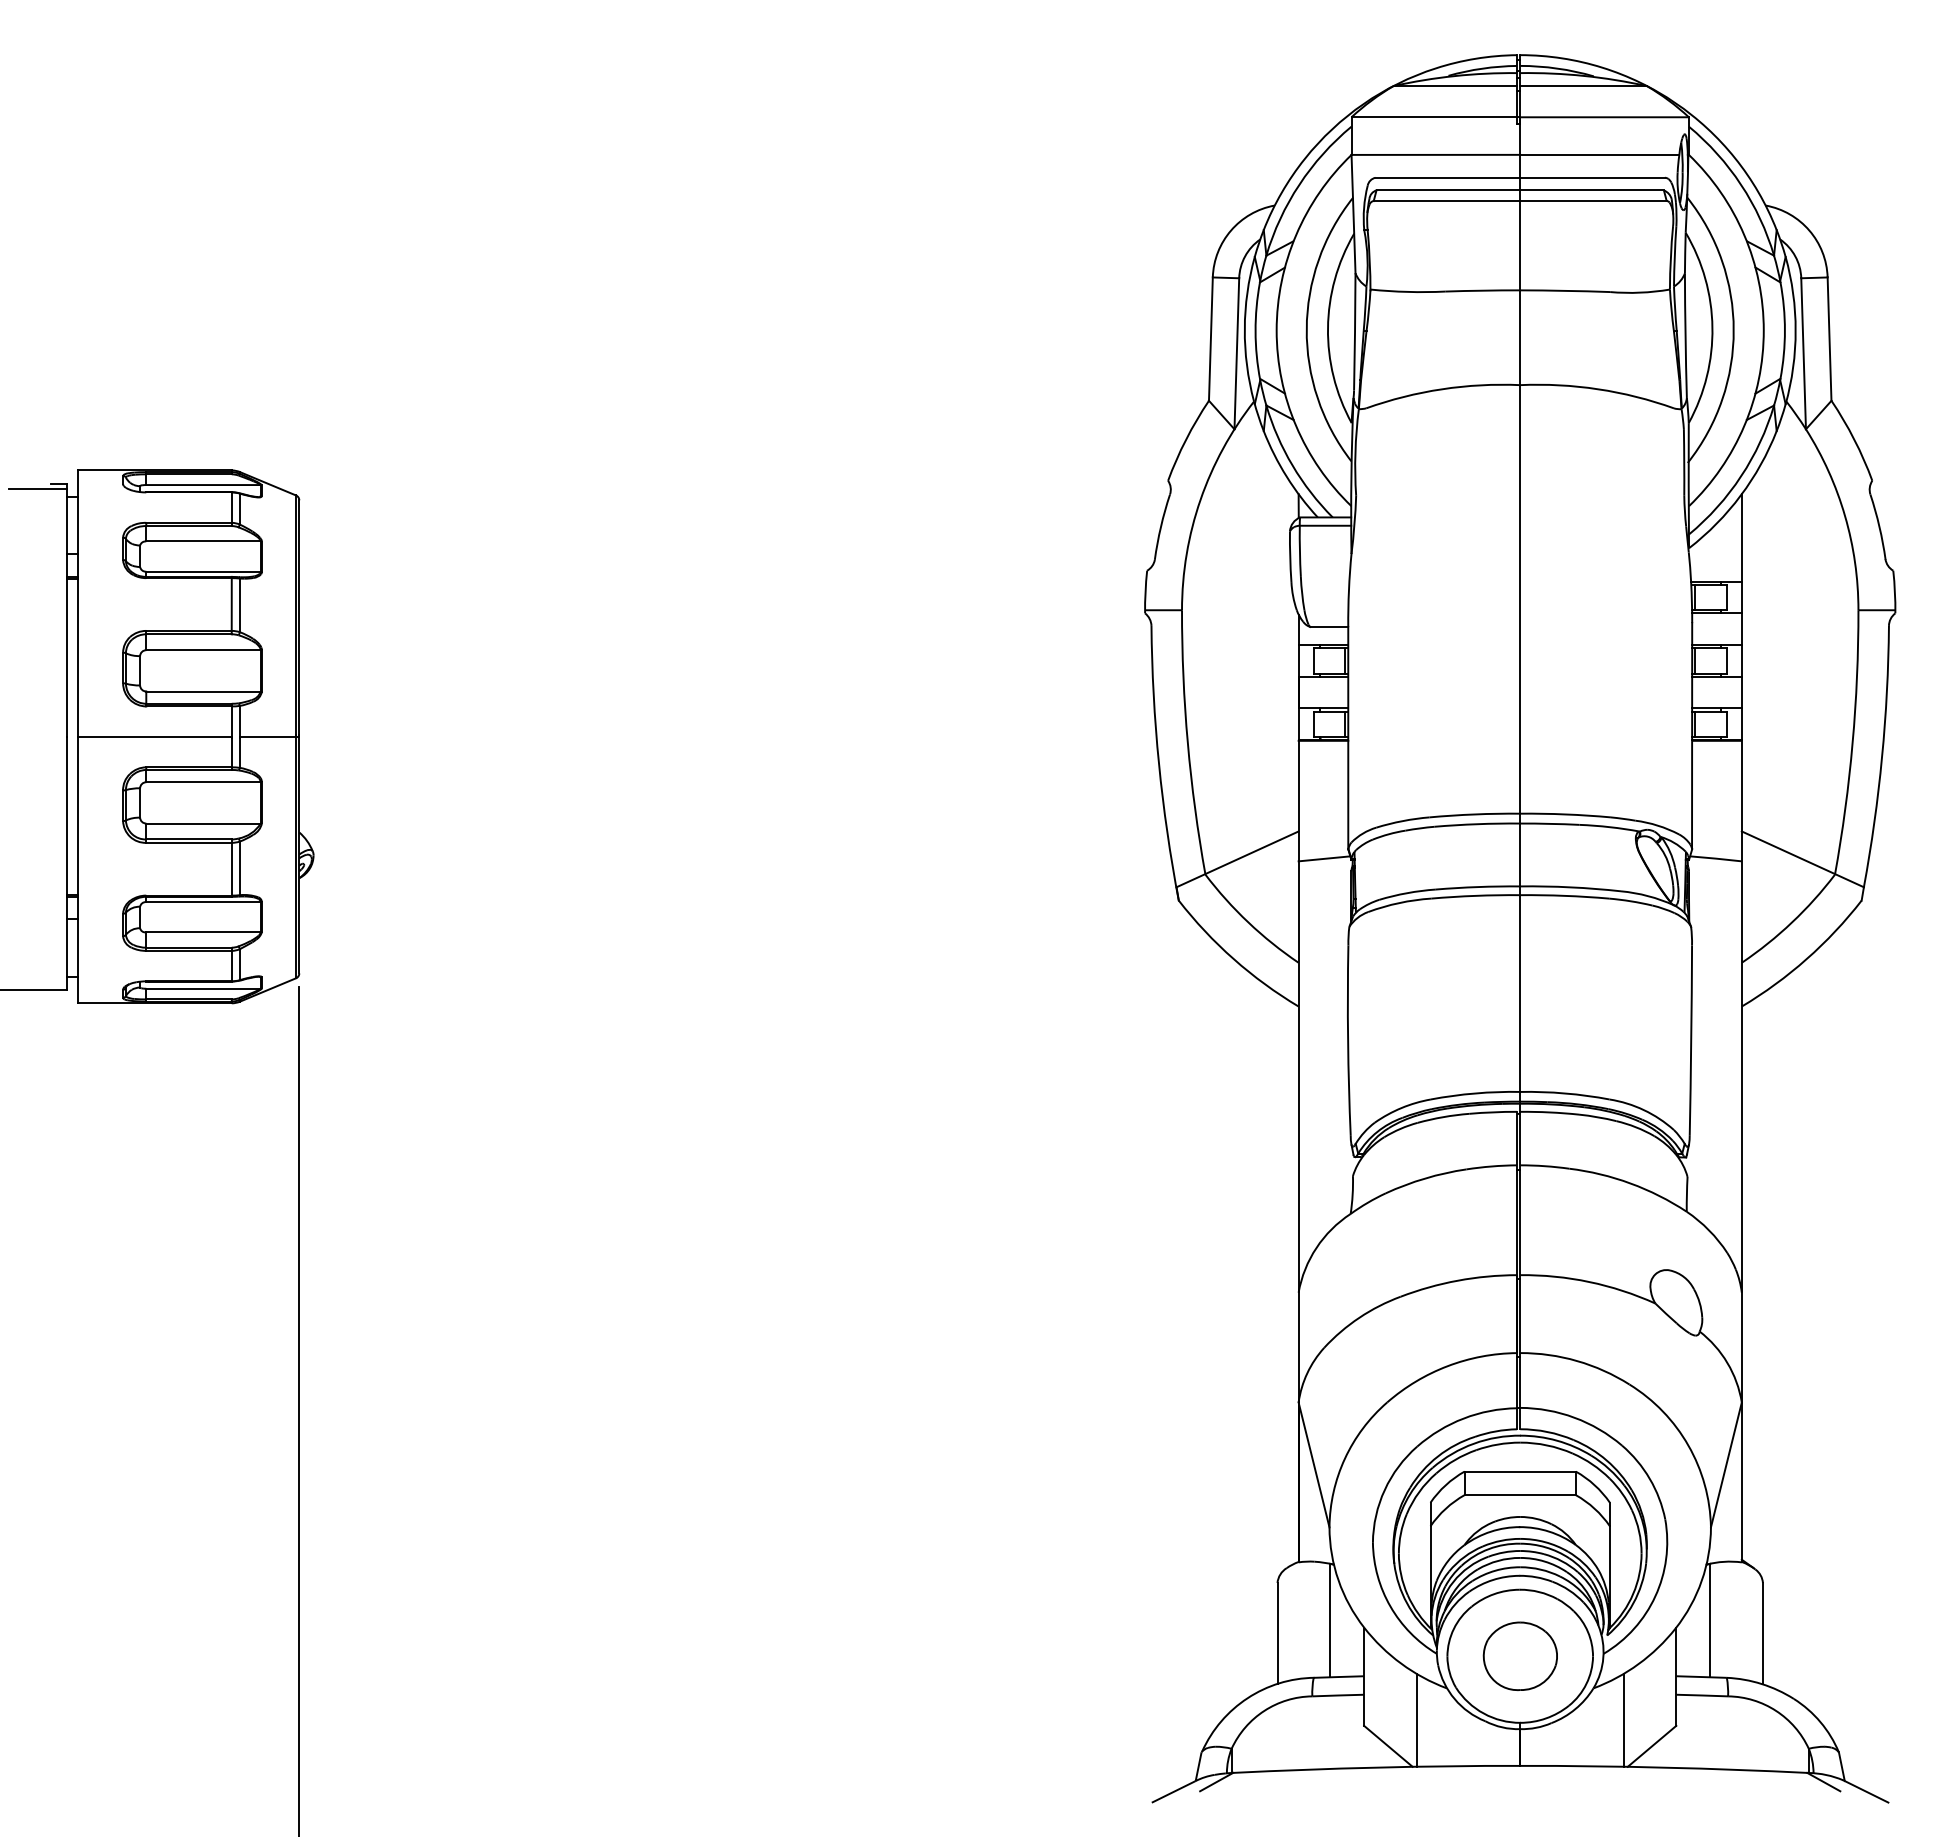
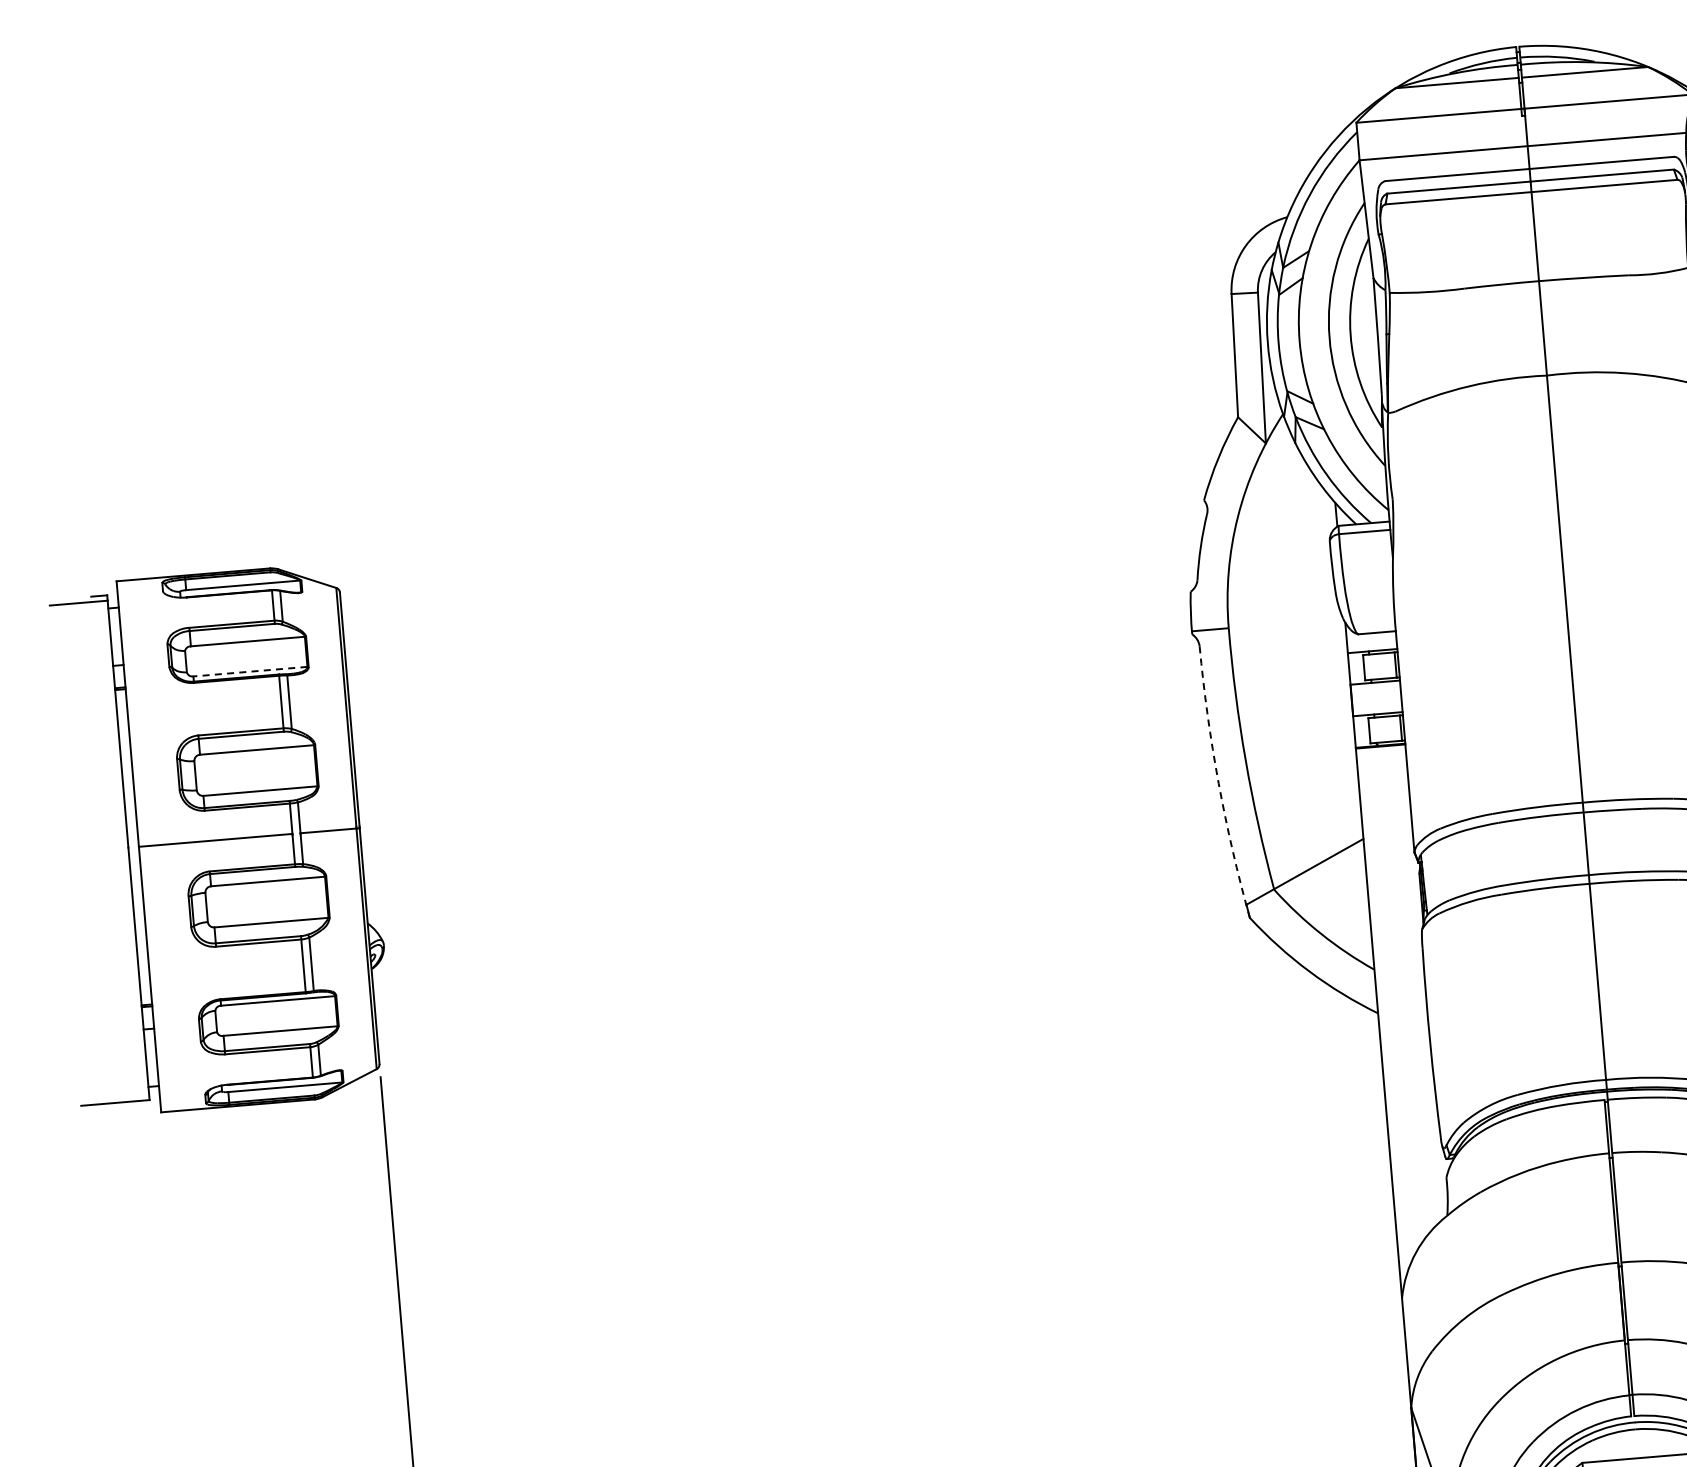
line: (202, 571) -> (249, 671), solid -> dashed
arc: (1158, 763) -> (1218, 782), solid -> dashed
line: (1324, 858) -> (1391, 863), removed

